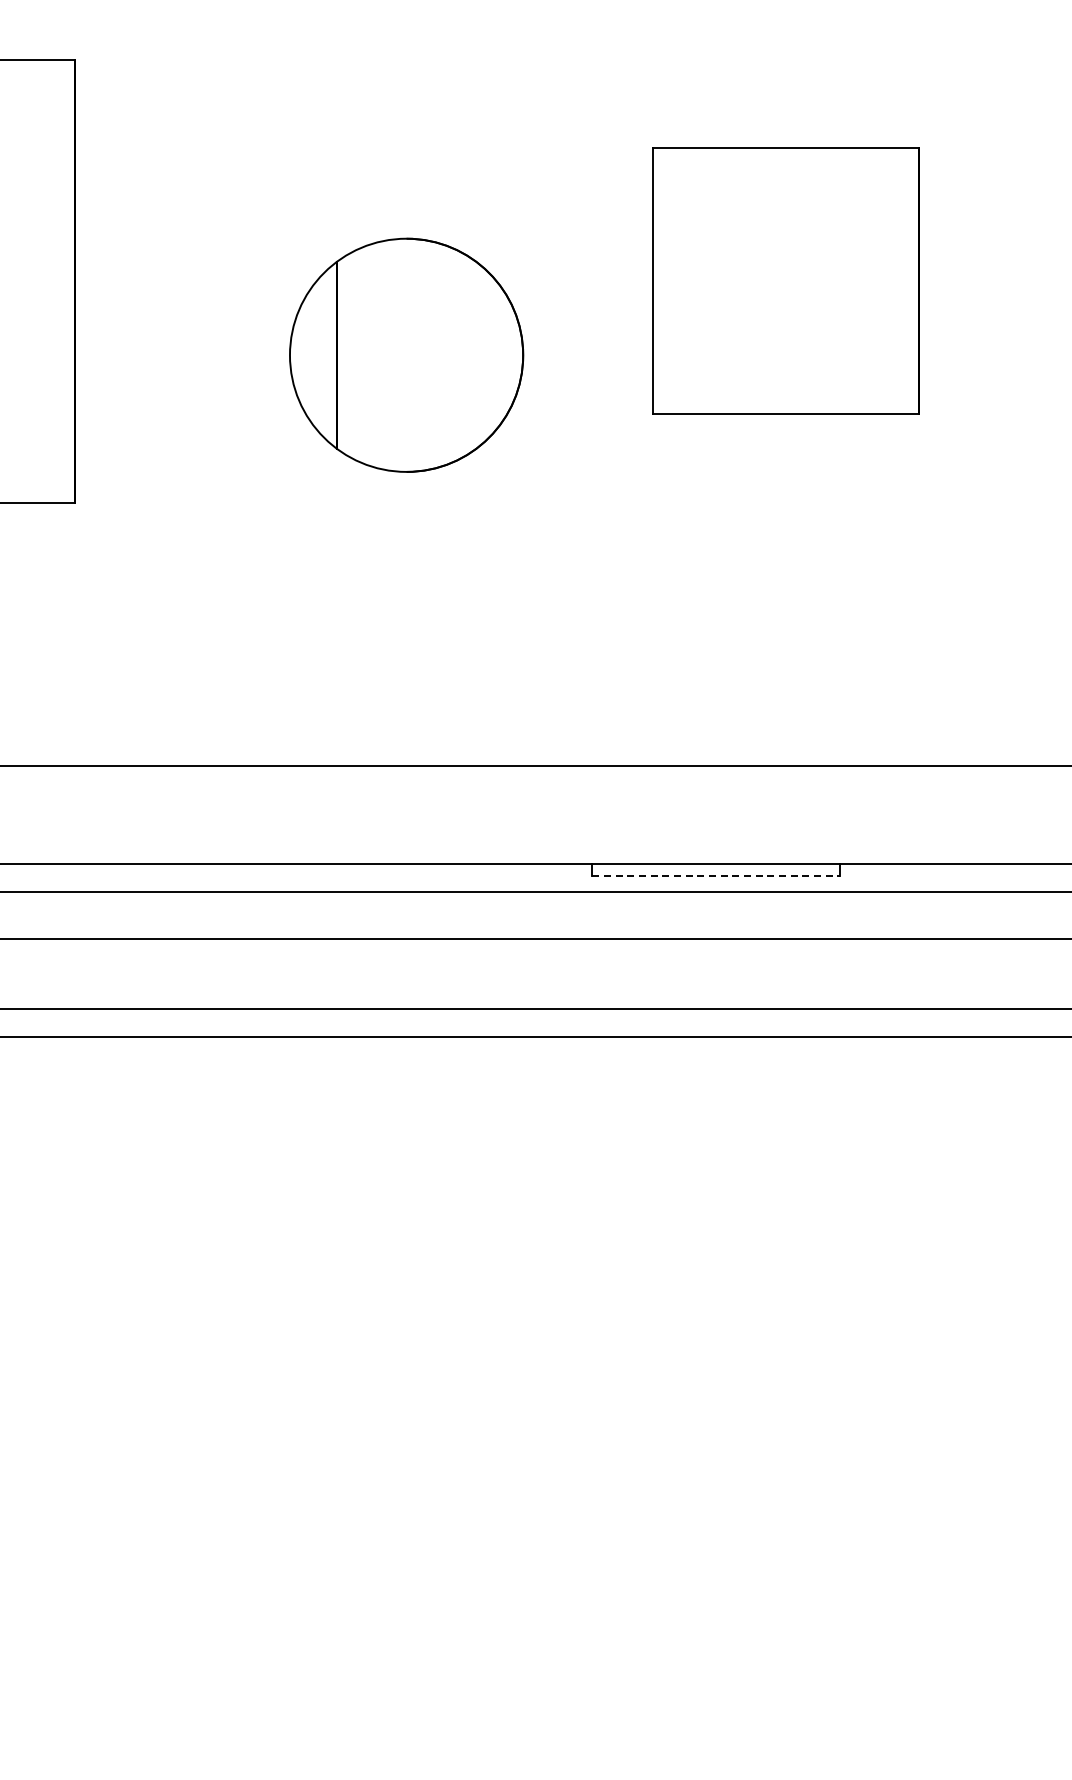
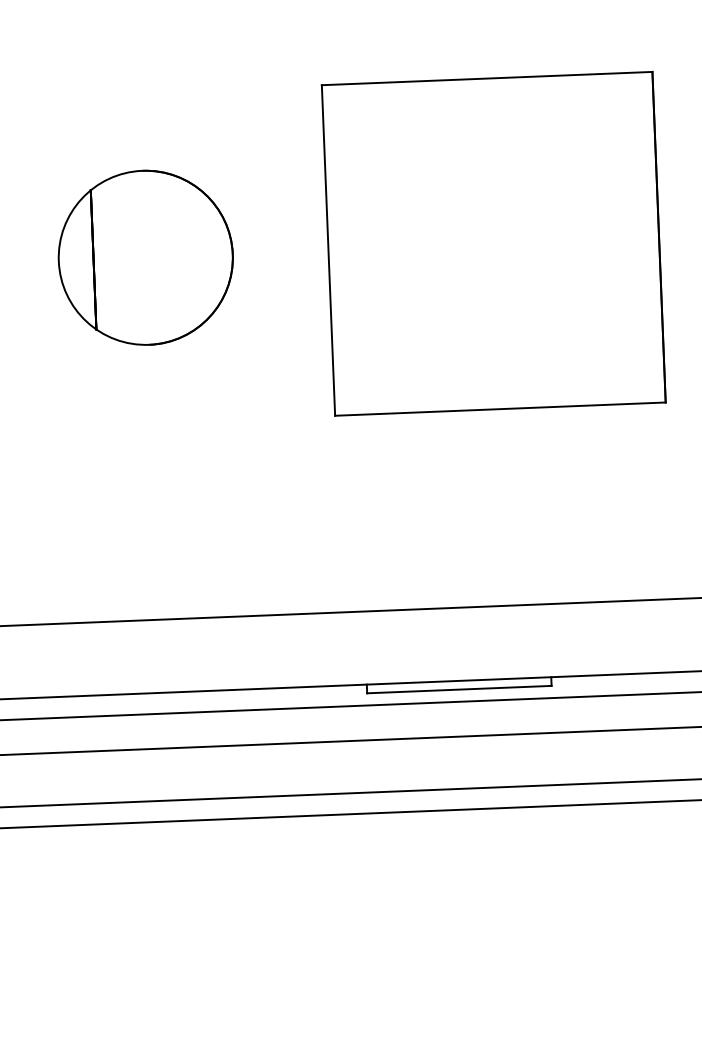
part: (785, 281) -> (493, 243), size x1.67
part: (406, 354) -> (145, 257), moved
line: (716, 875) -> (459, 689), dashed -> solid

